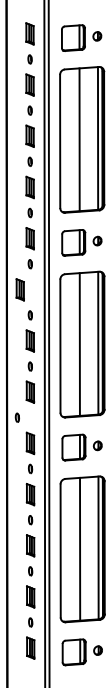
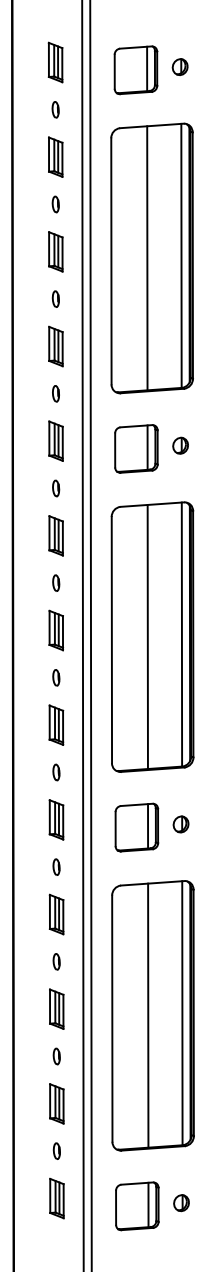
part: (19, 289) -> (54, 535), moved
part: (16, 417) -> (54, 771), moved

